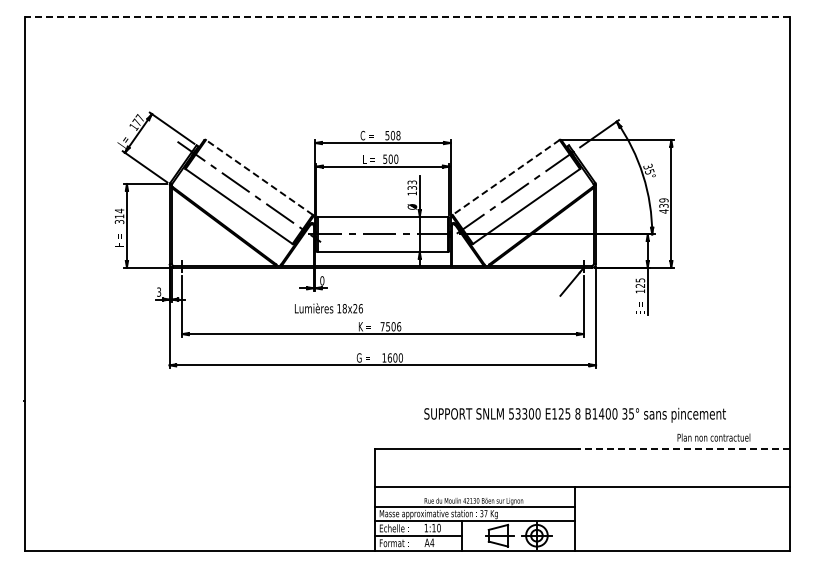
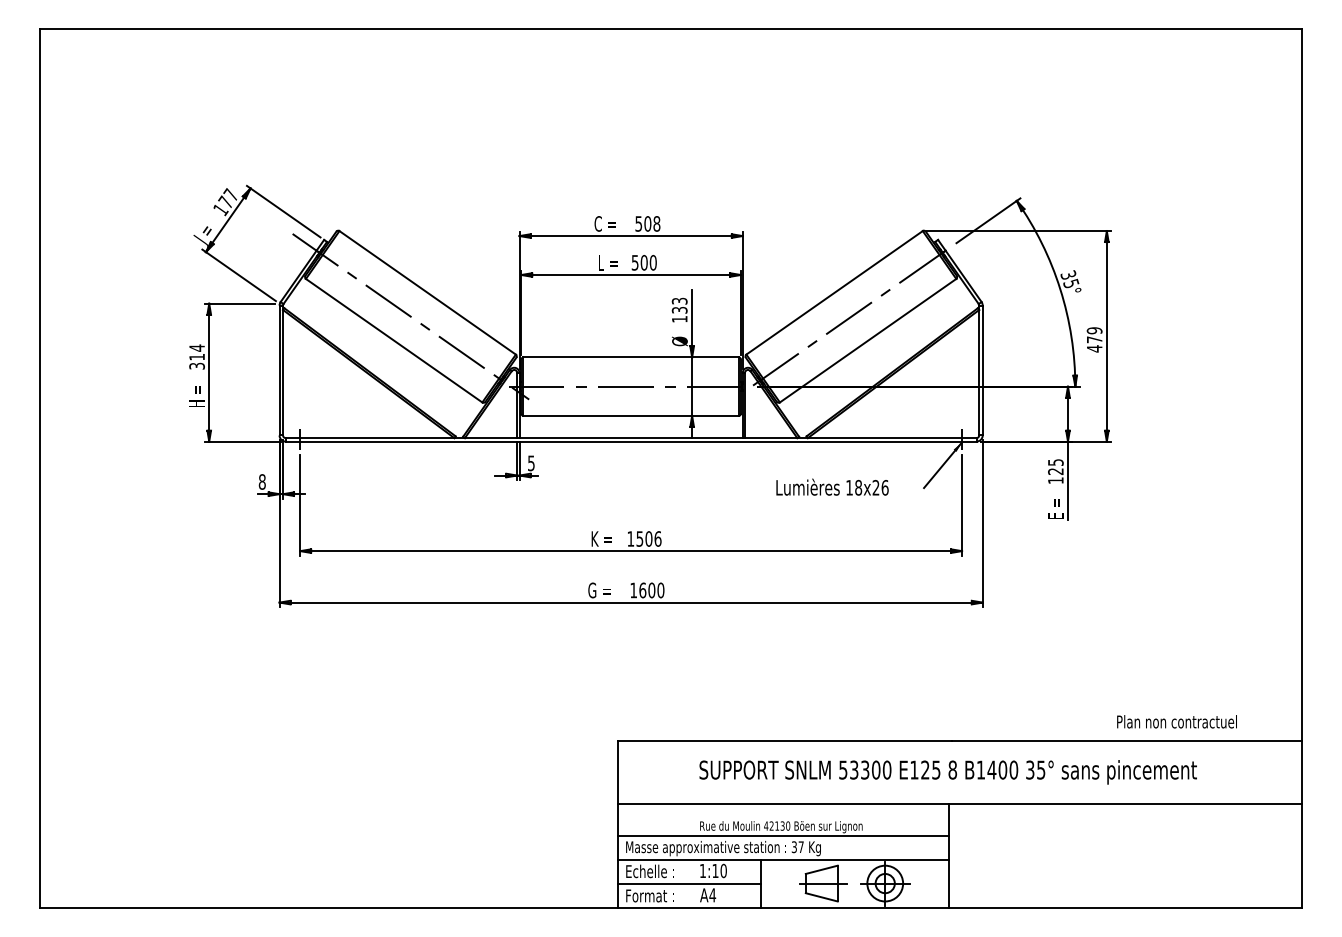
line: (406, 17) -> (670, 29), dashed -> solid
line: (259, 177) -> (427, 292), dashed -> solid
line: (505, 177) -> (833, 292), dashed -> solid
text: (663, 205) -> (1093, 339), 439 -> 479
text: (322, 280) -> (531, 462), 0 -> 5
text: (159, 291) -> (262, 480), 3 -> 8
text: (328, 308) -> (831, 487), moved
text: (382, 326) -> (630, 538), 7506 -> 1506
text: (574, 414) -> (947, 771), moved
line: (683, 449) -> (1126, 741), dashed -> solid

